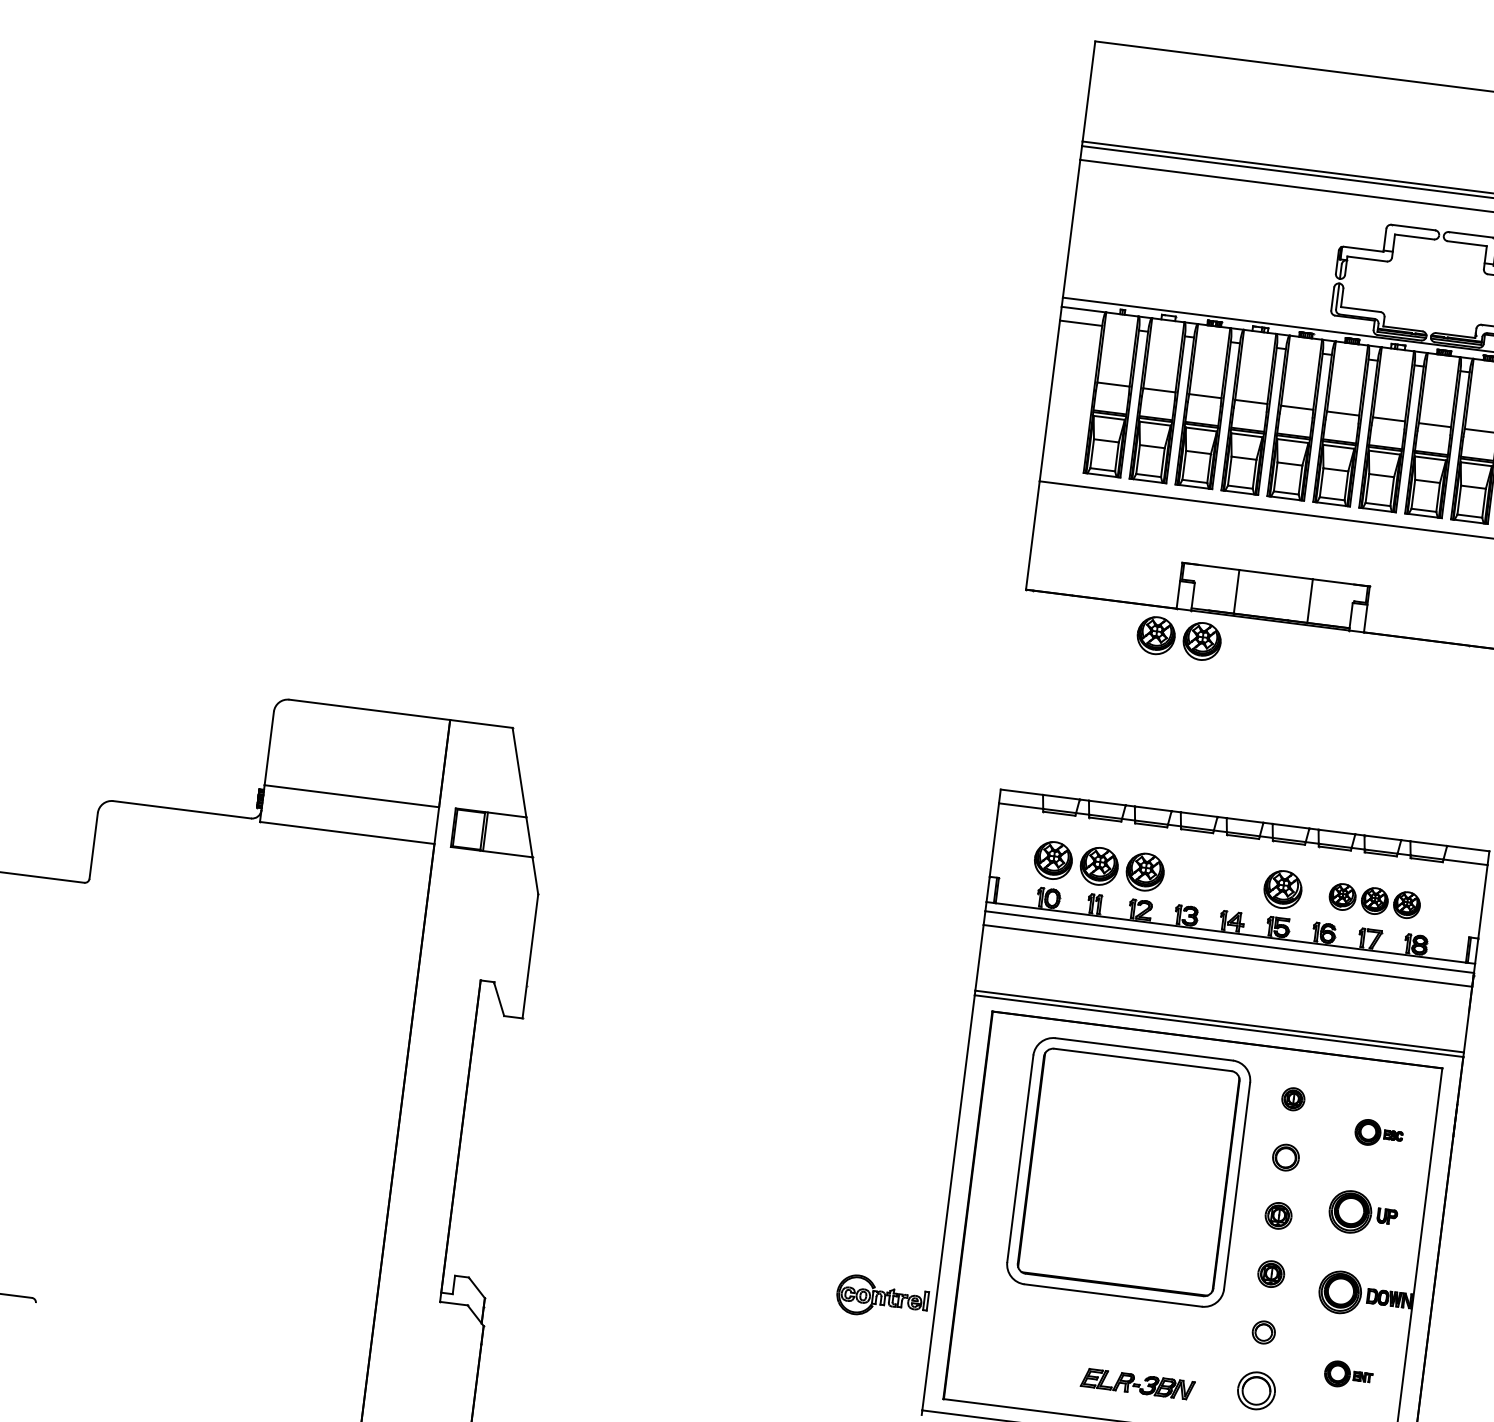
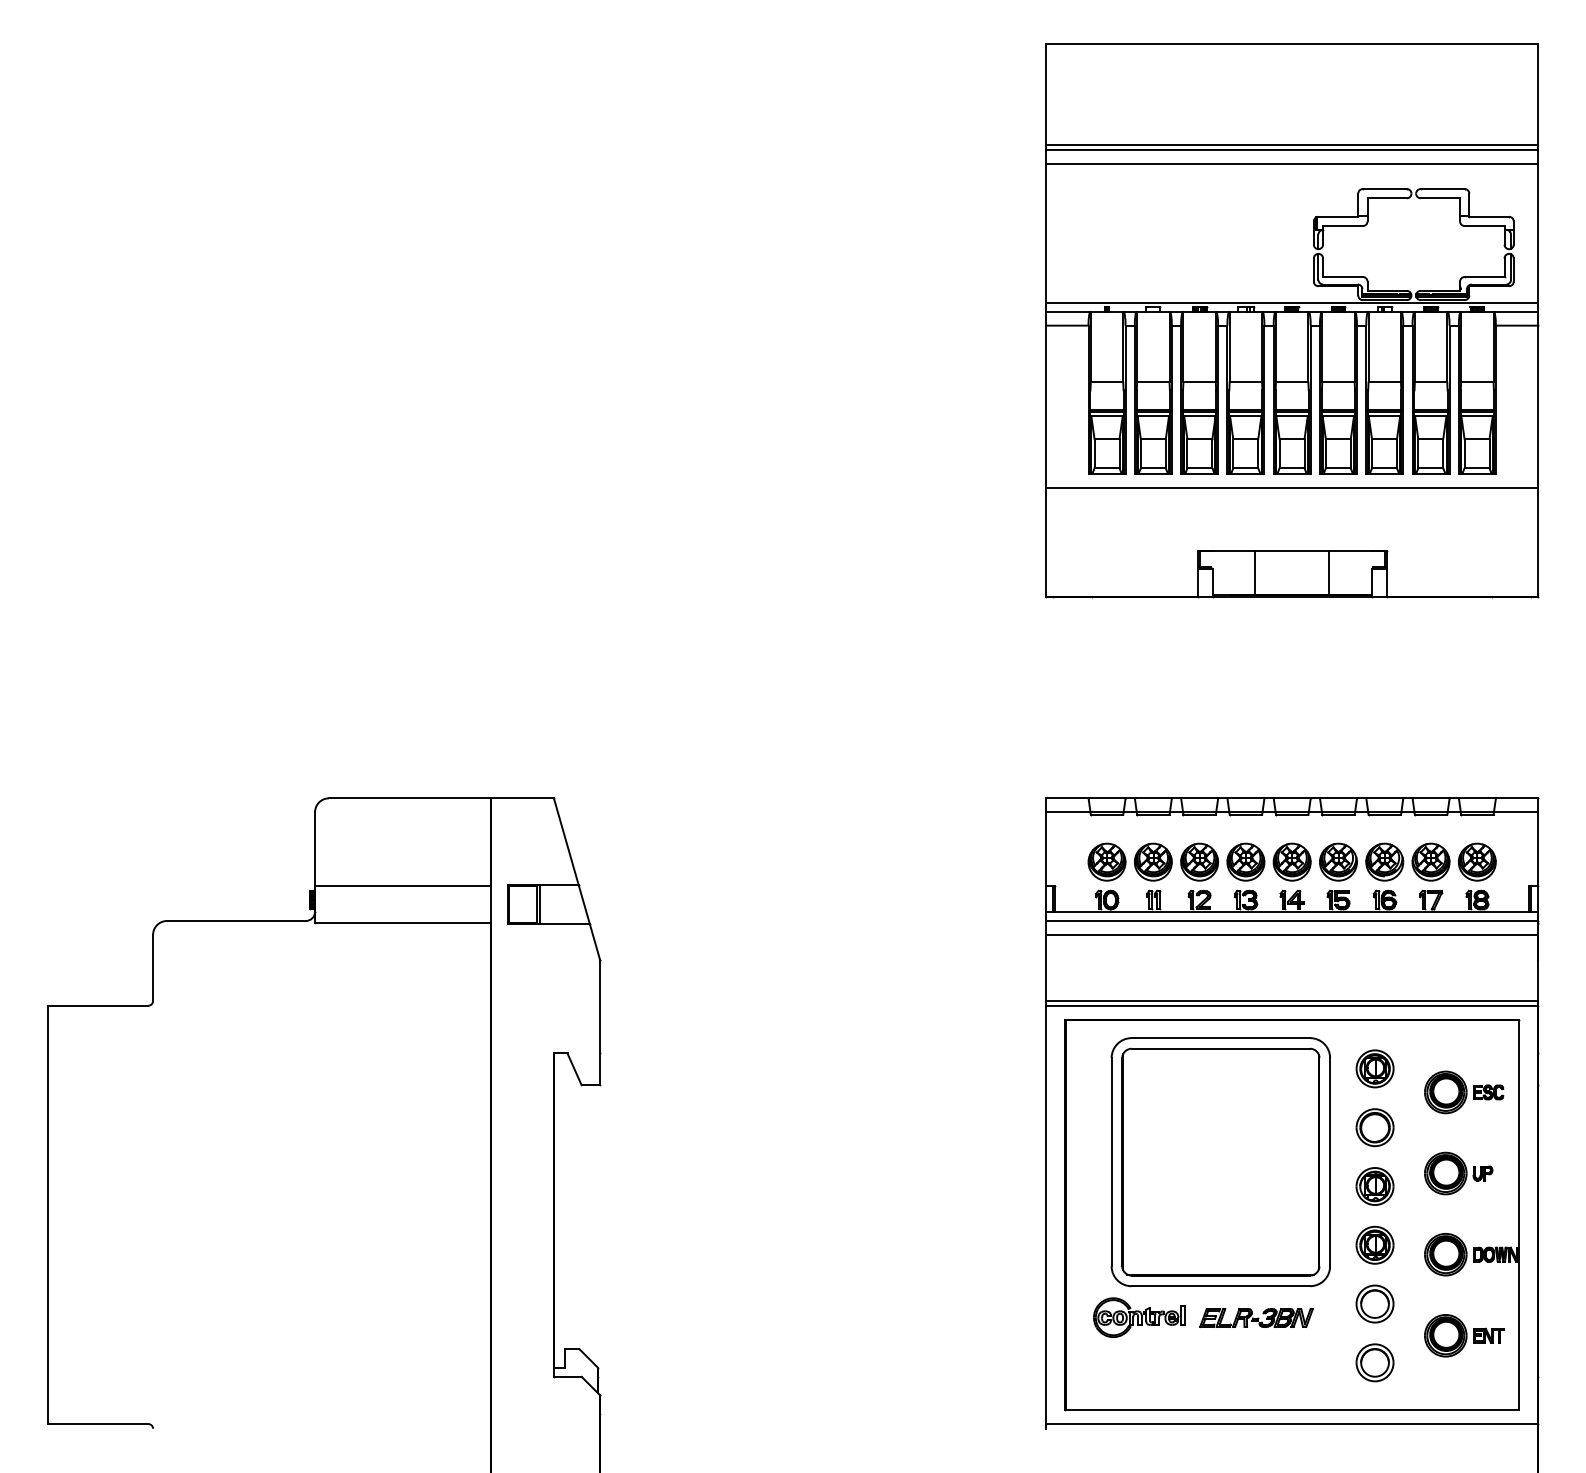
part: (1178, 637) -> (1268, 861), moved
part: (1374, 900) -> (1430, 861), size x1.43
part: (1292, 1098) -> (1374, 1068), size x1.67
part: (1379, 1133) -> (1464, 1092), size x1.67
part: (1285, 1157) -> (1374, 1127), size x1.43
part: (1278, 1215) -> (1374, 1186), size x1.43
part: (1270, 1273) -> (1374, 1244), size x1.43
part: (882, 1297) -> (1139, 1317), moved
part: (1263, 1331) -> (1374, 1303), size x1.67
part: (1348, 1374) -> (1464, 1335), size x1.67
part: (1137, 1383) -> (1256, 1317), moved

